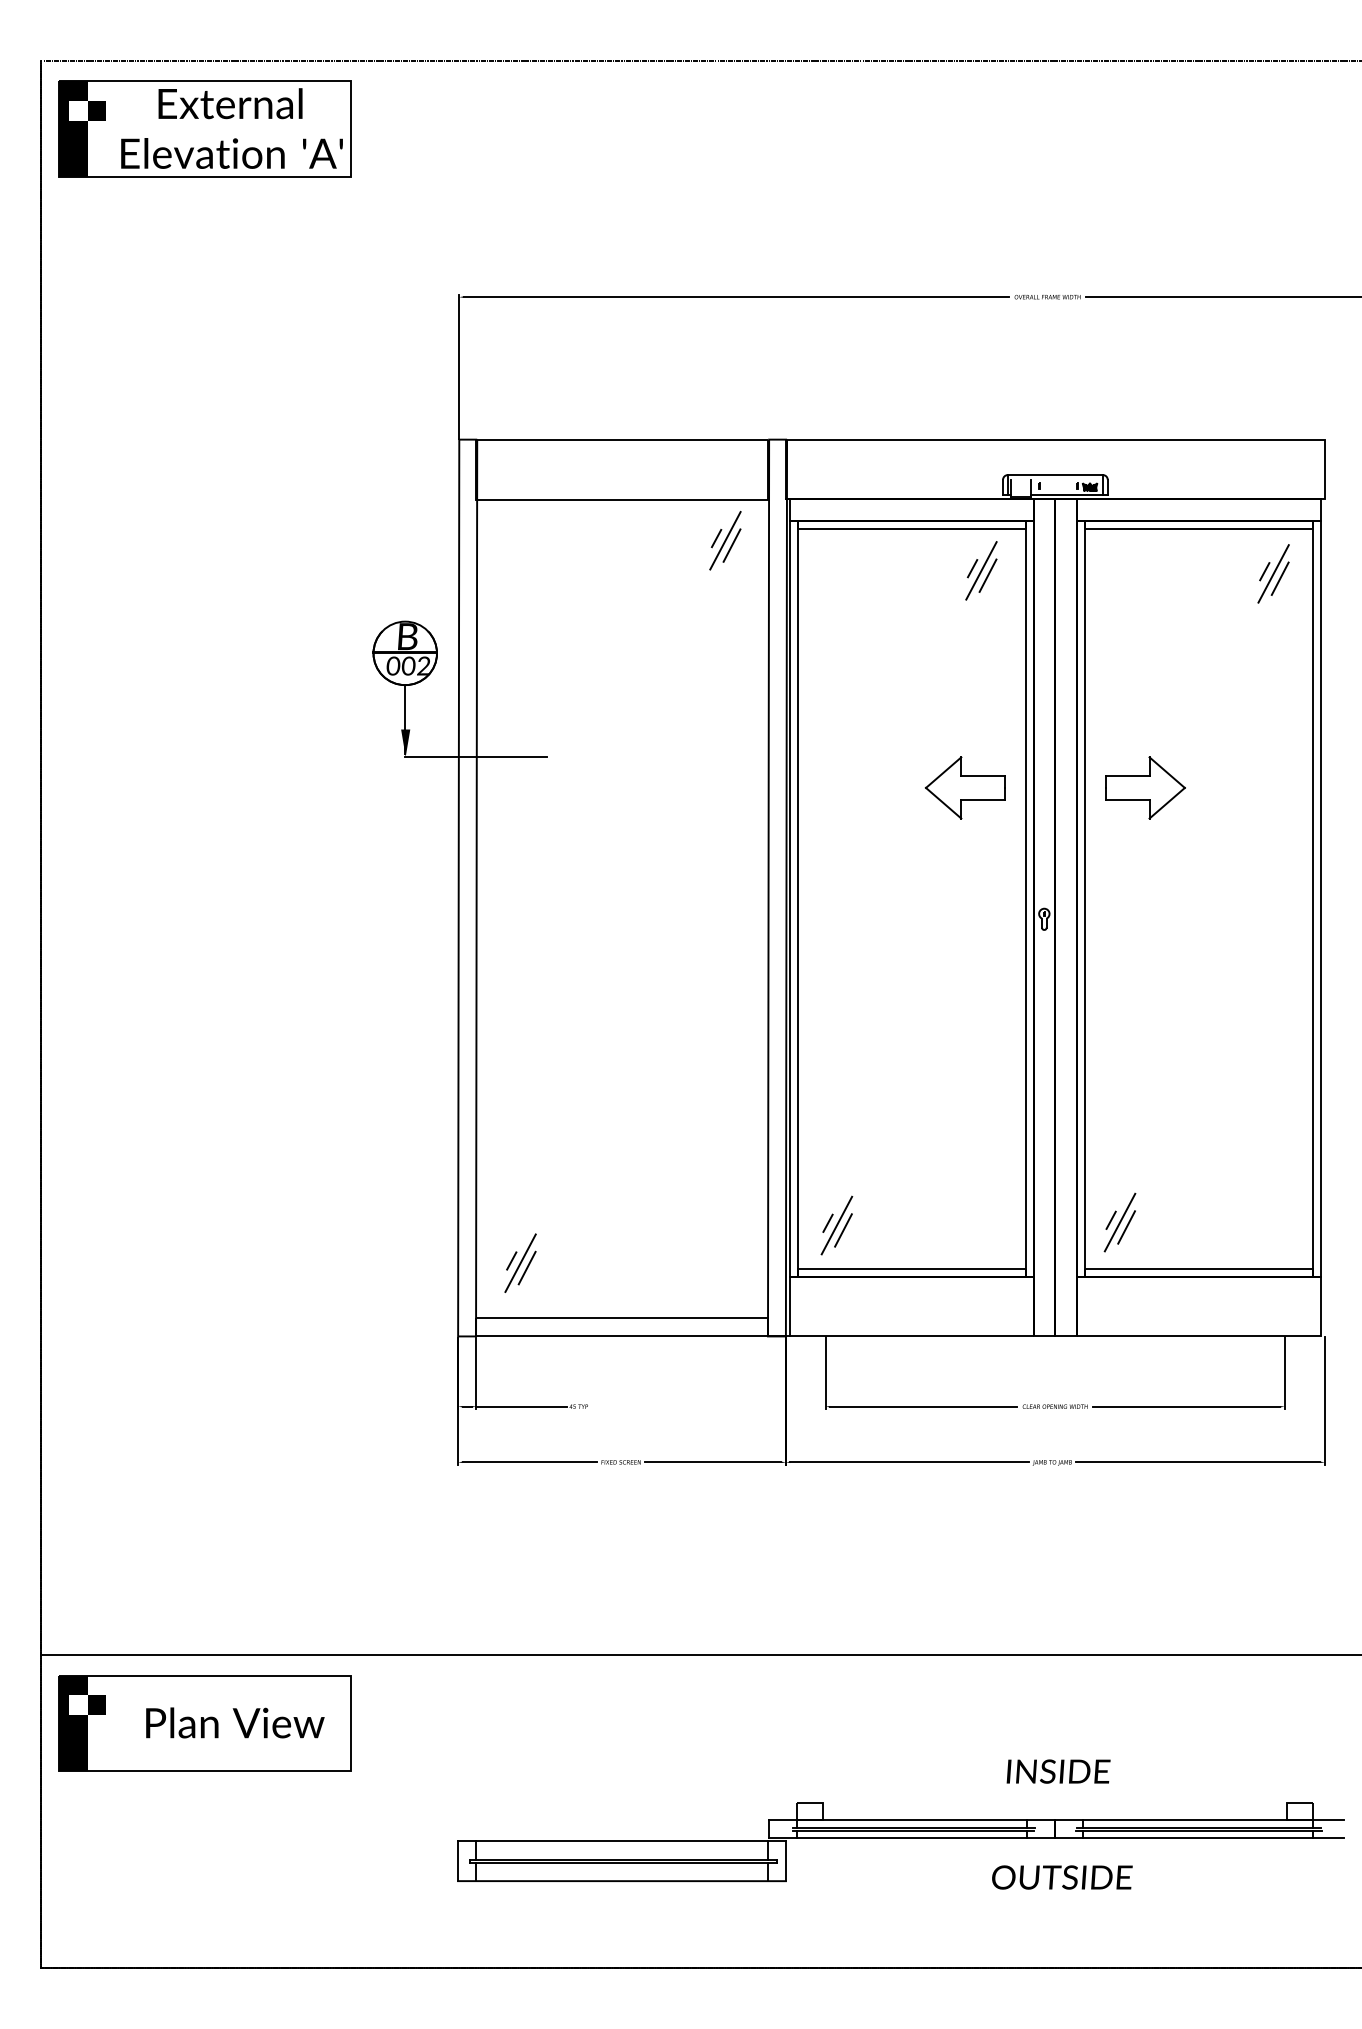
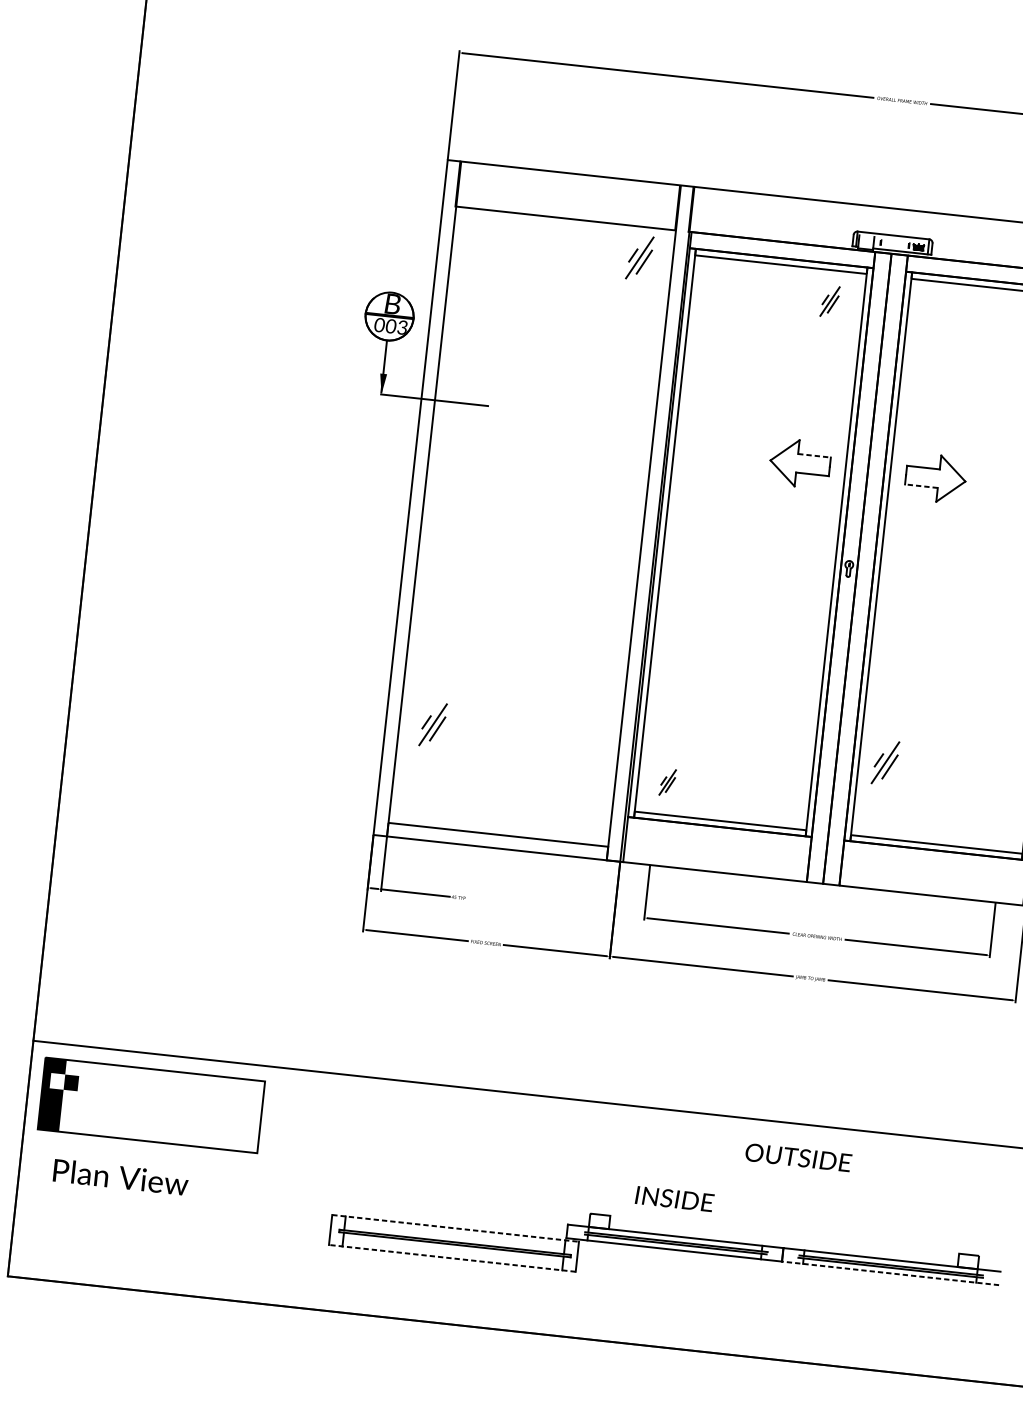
part: (981, 570) -> (830, 301), size x0.7
text: (423, 668) -> (402, 329), 002 -> 003
line: (983, 775) -> (814, 455), solid -> dashed
line: (1127, 800) -> (921, 486), solid -> dashed
part: (1119, 1222) -> (885, 762), moved
part: (836, 1225) -> (667, 782), size x0.6
part: (520, 1262) -> (433, 724), moved
text: (235, 1722) -> (121, 1176), moved
text: (1058, 1771) -> (674, 1199), moved
line: (1199, 1838) -> (890, 1273), solid -> dashed
line: (622, 1841) -> (455, 1228), solid -> dashed
text: (1062, 1877) -> (798, 1157), moved
line: (622, 1881) -> (452, 1258), solid -> dashed

